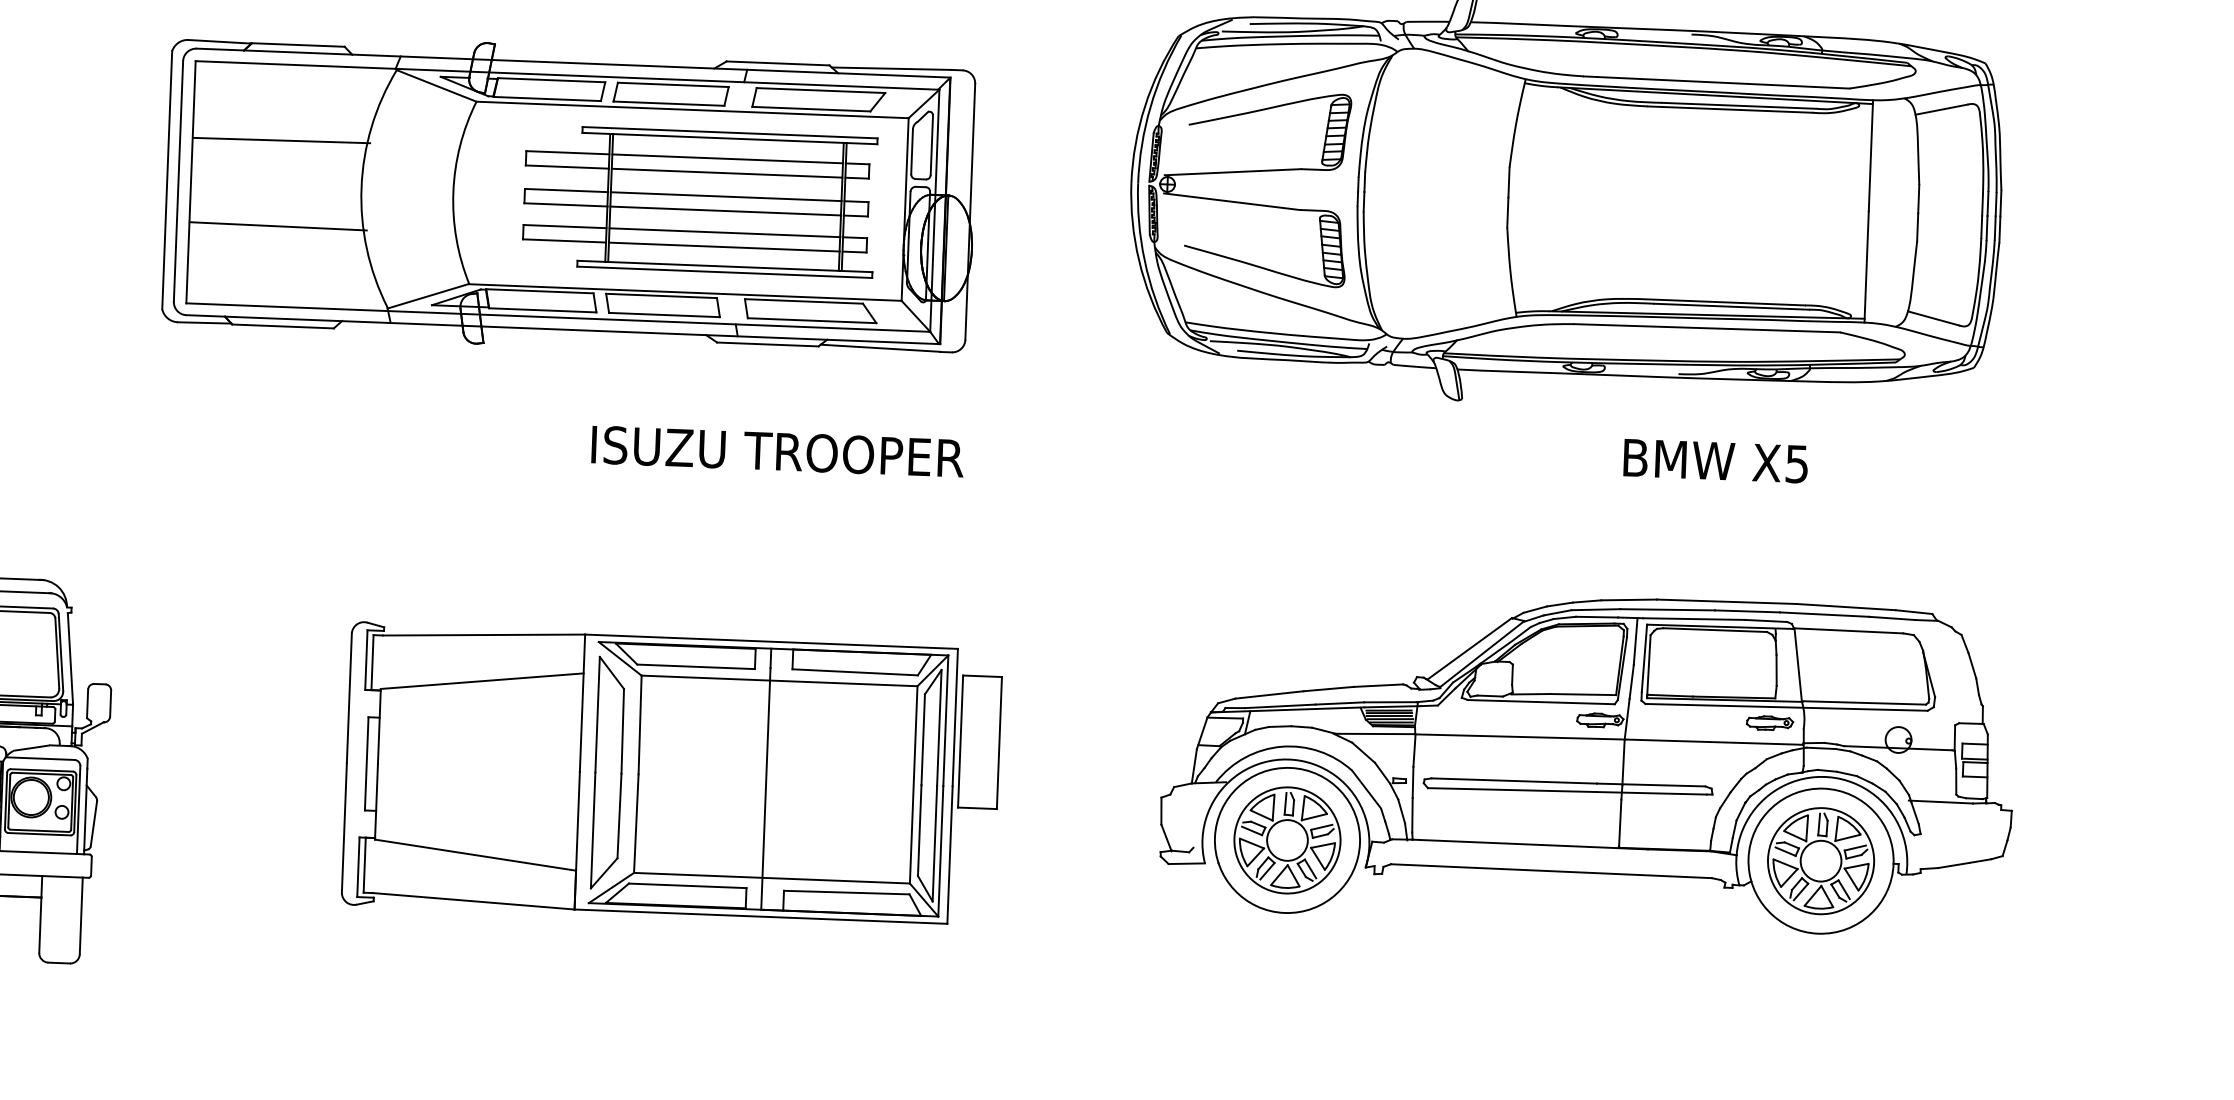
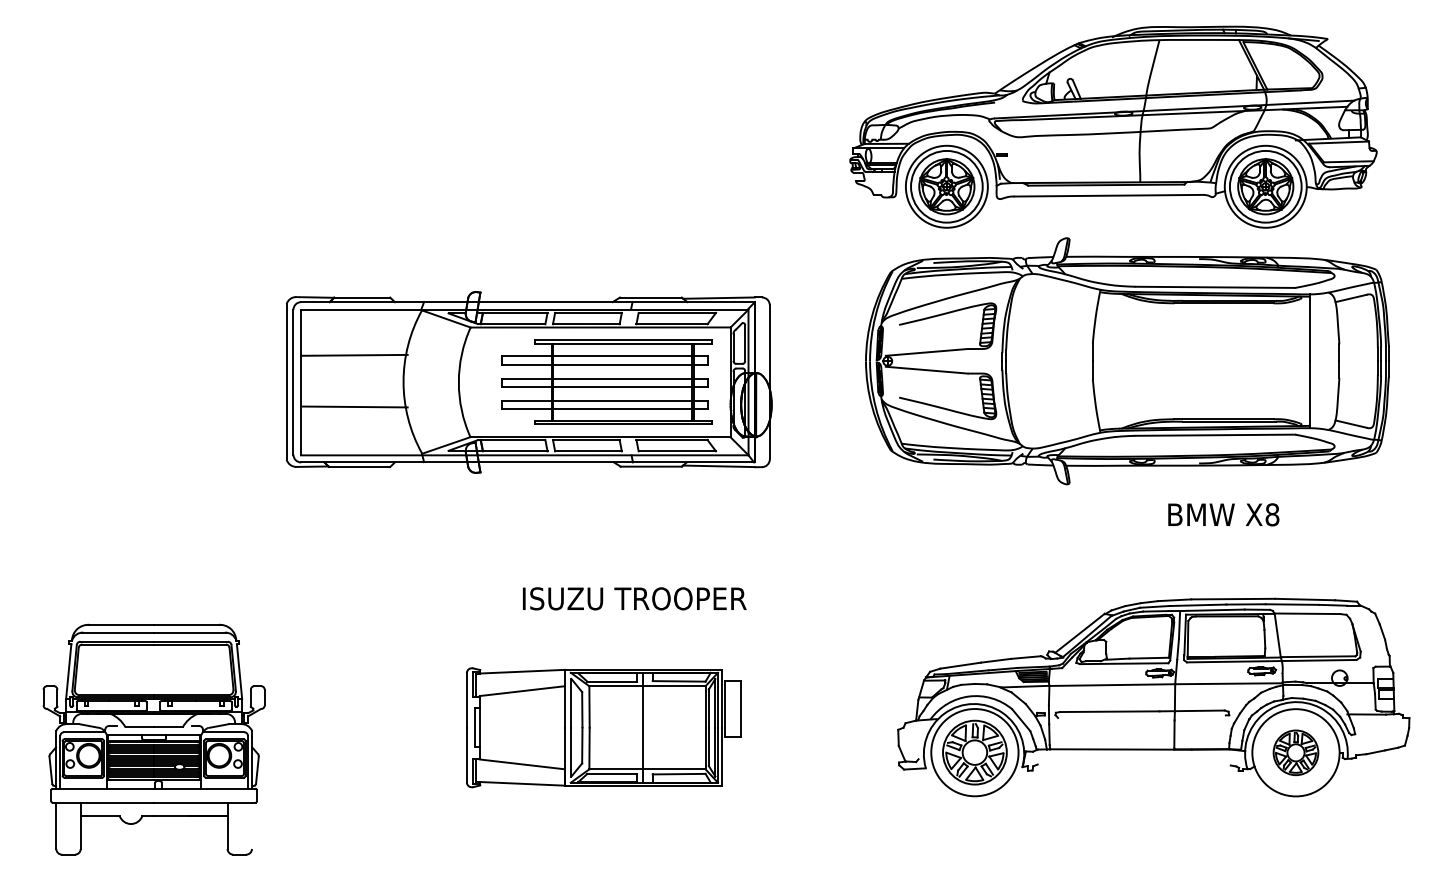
text: (777, 451) -> (634, 598), moved
text: (1797, 463) -> (1272, 514), X5 -> X8
part: (671, 774) -> (603, 727), size x0.7
line: (1566, 791) -> (1141, 716), removed
part: (1820, 860) -> (1295, 752), size x0.7
line: (1550, 870) -> (1133, 764), removed
line: (80, 915) -> (251, 825), removed

